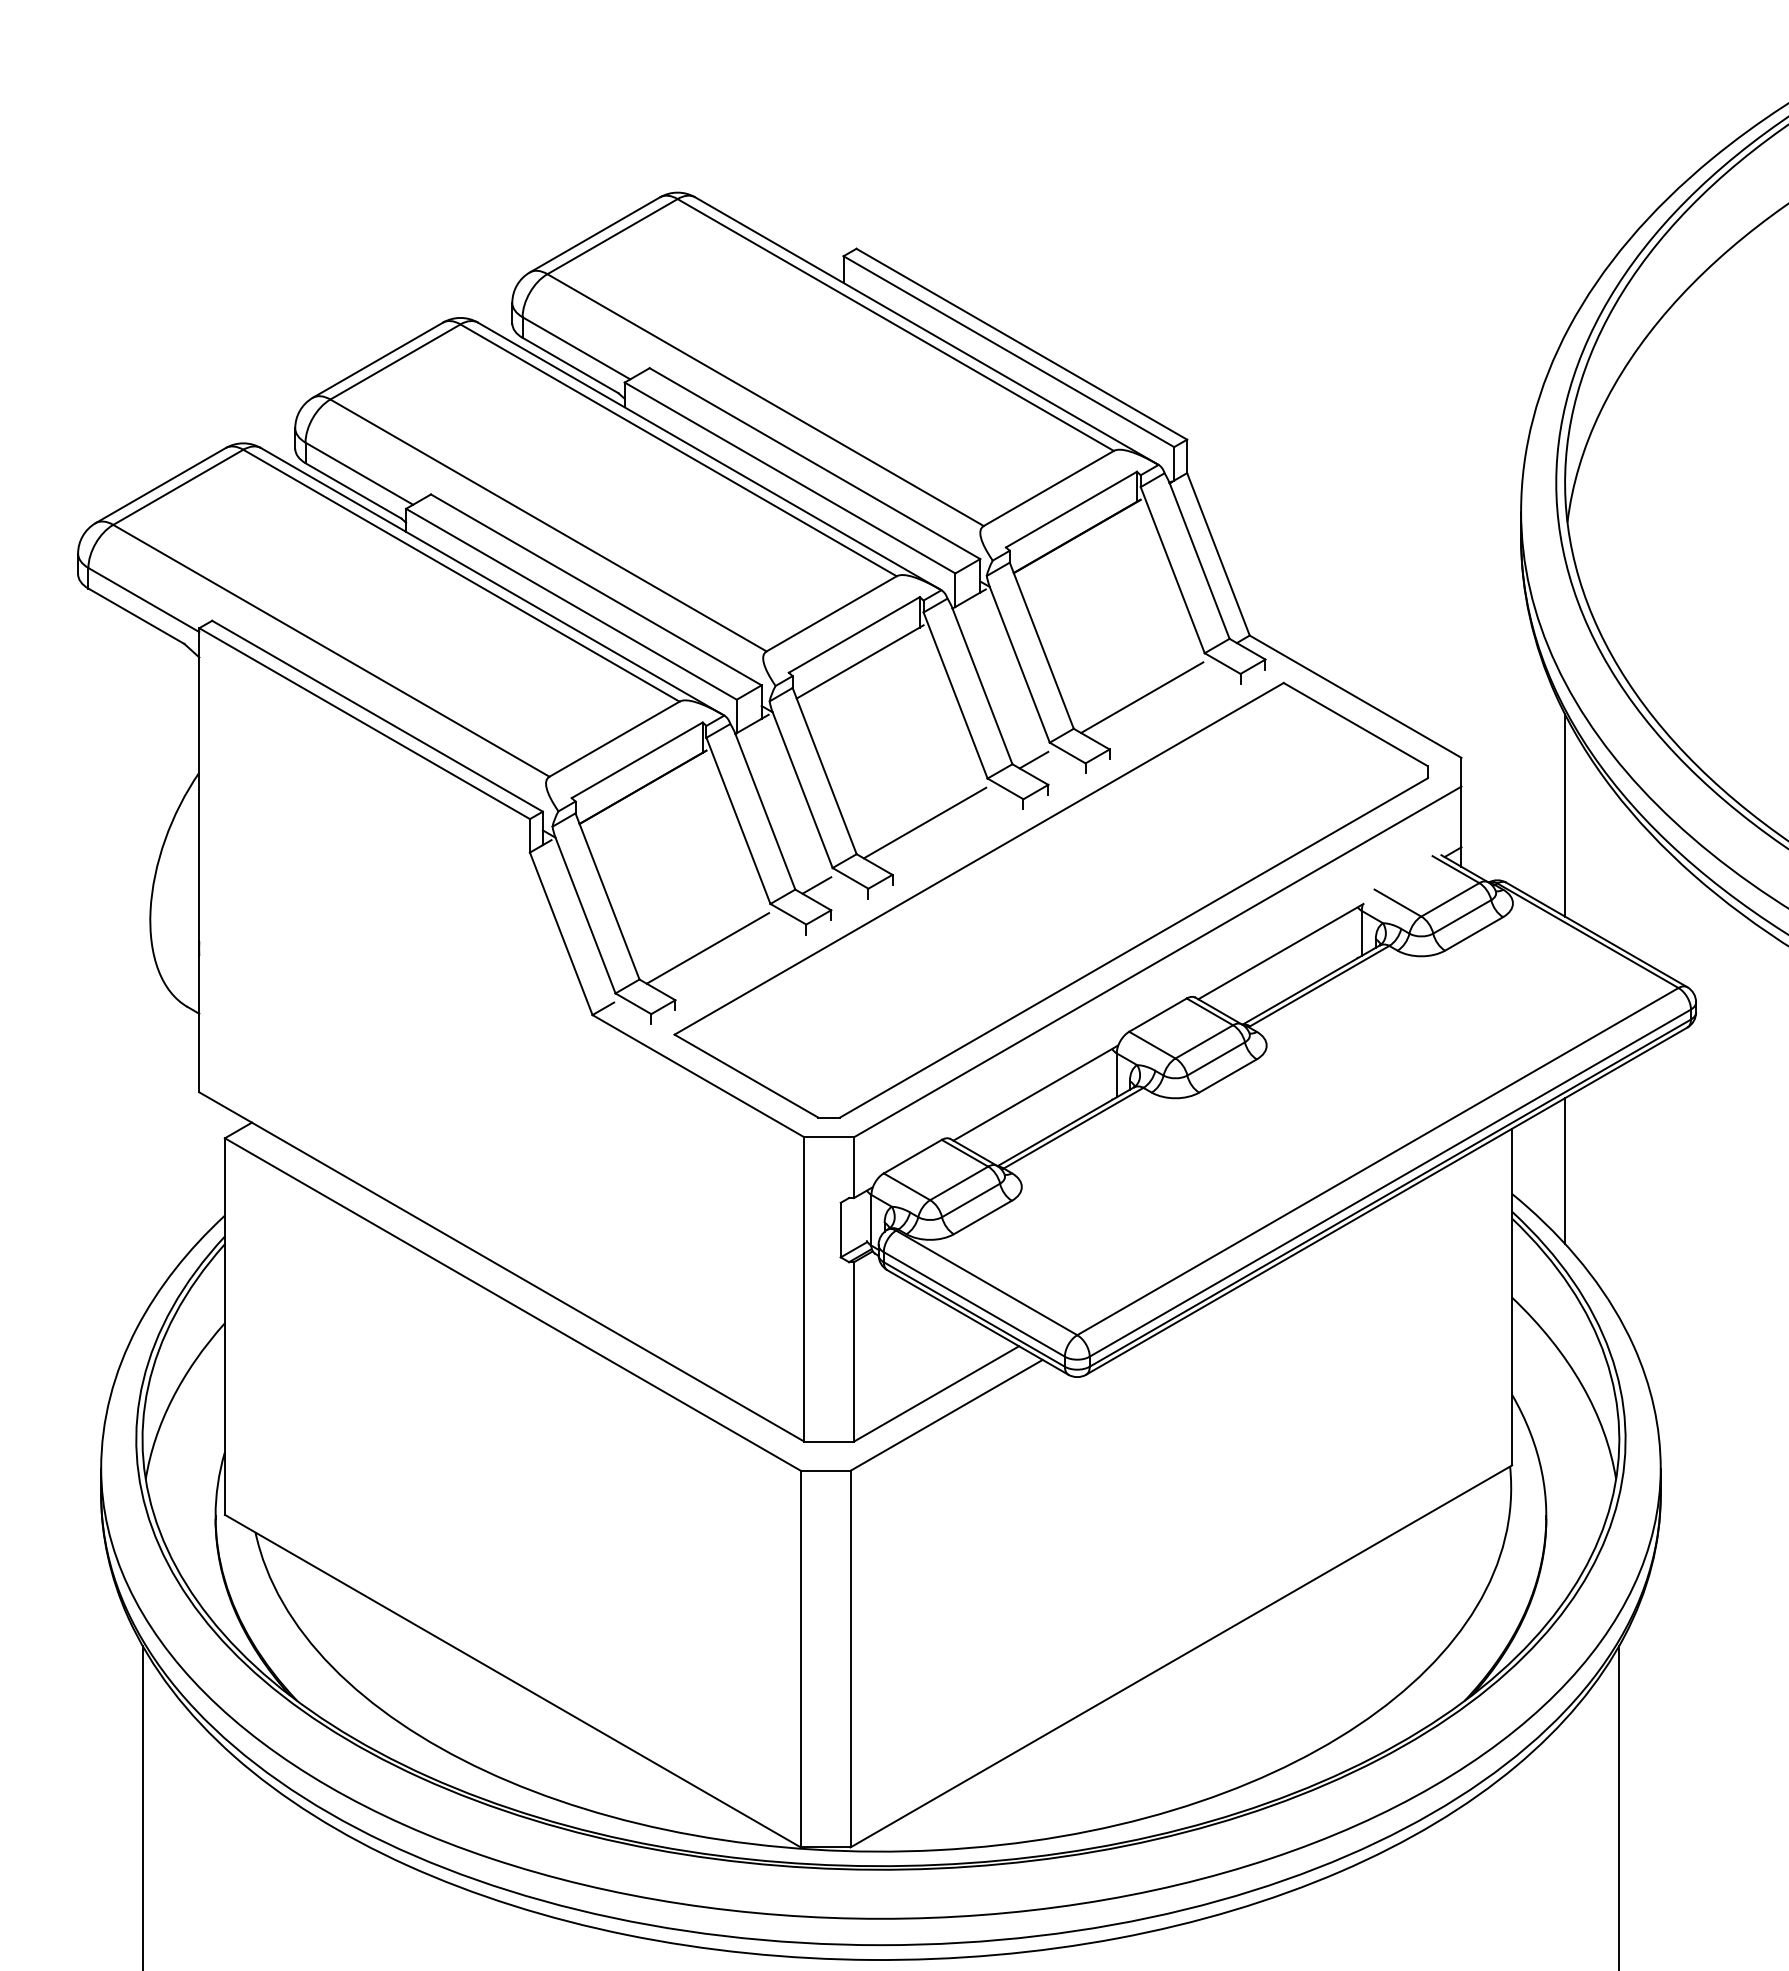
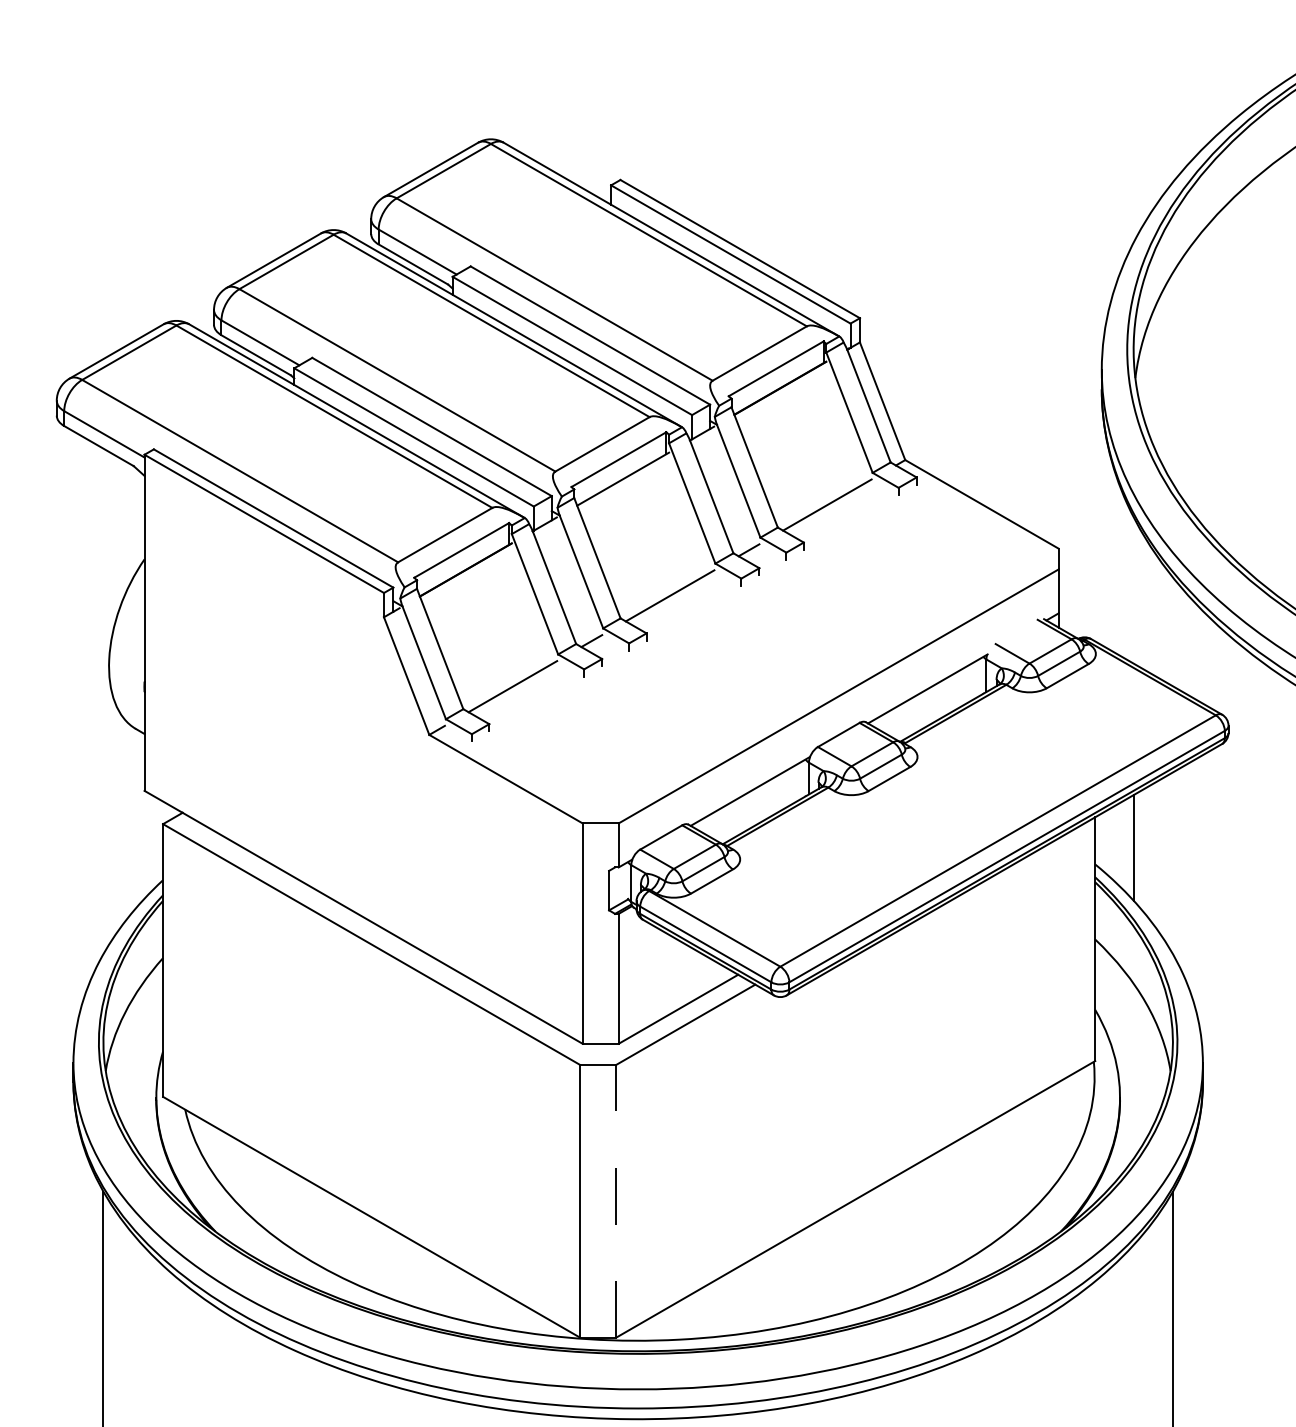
line: (1565, 815) -> (1133, 590), removed
part: (1050, 899) -> (760, 651), removed
line: (850, 1658) -> (616, 1200), solid -> dashed

